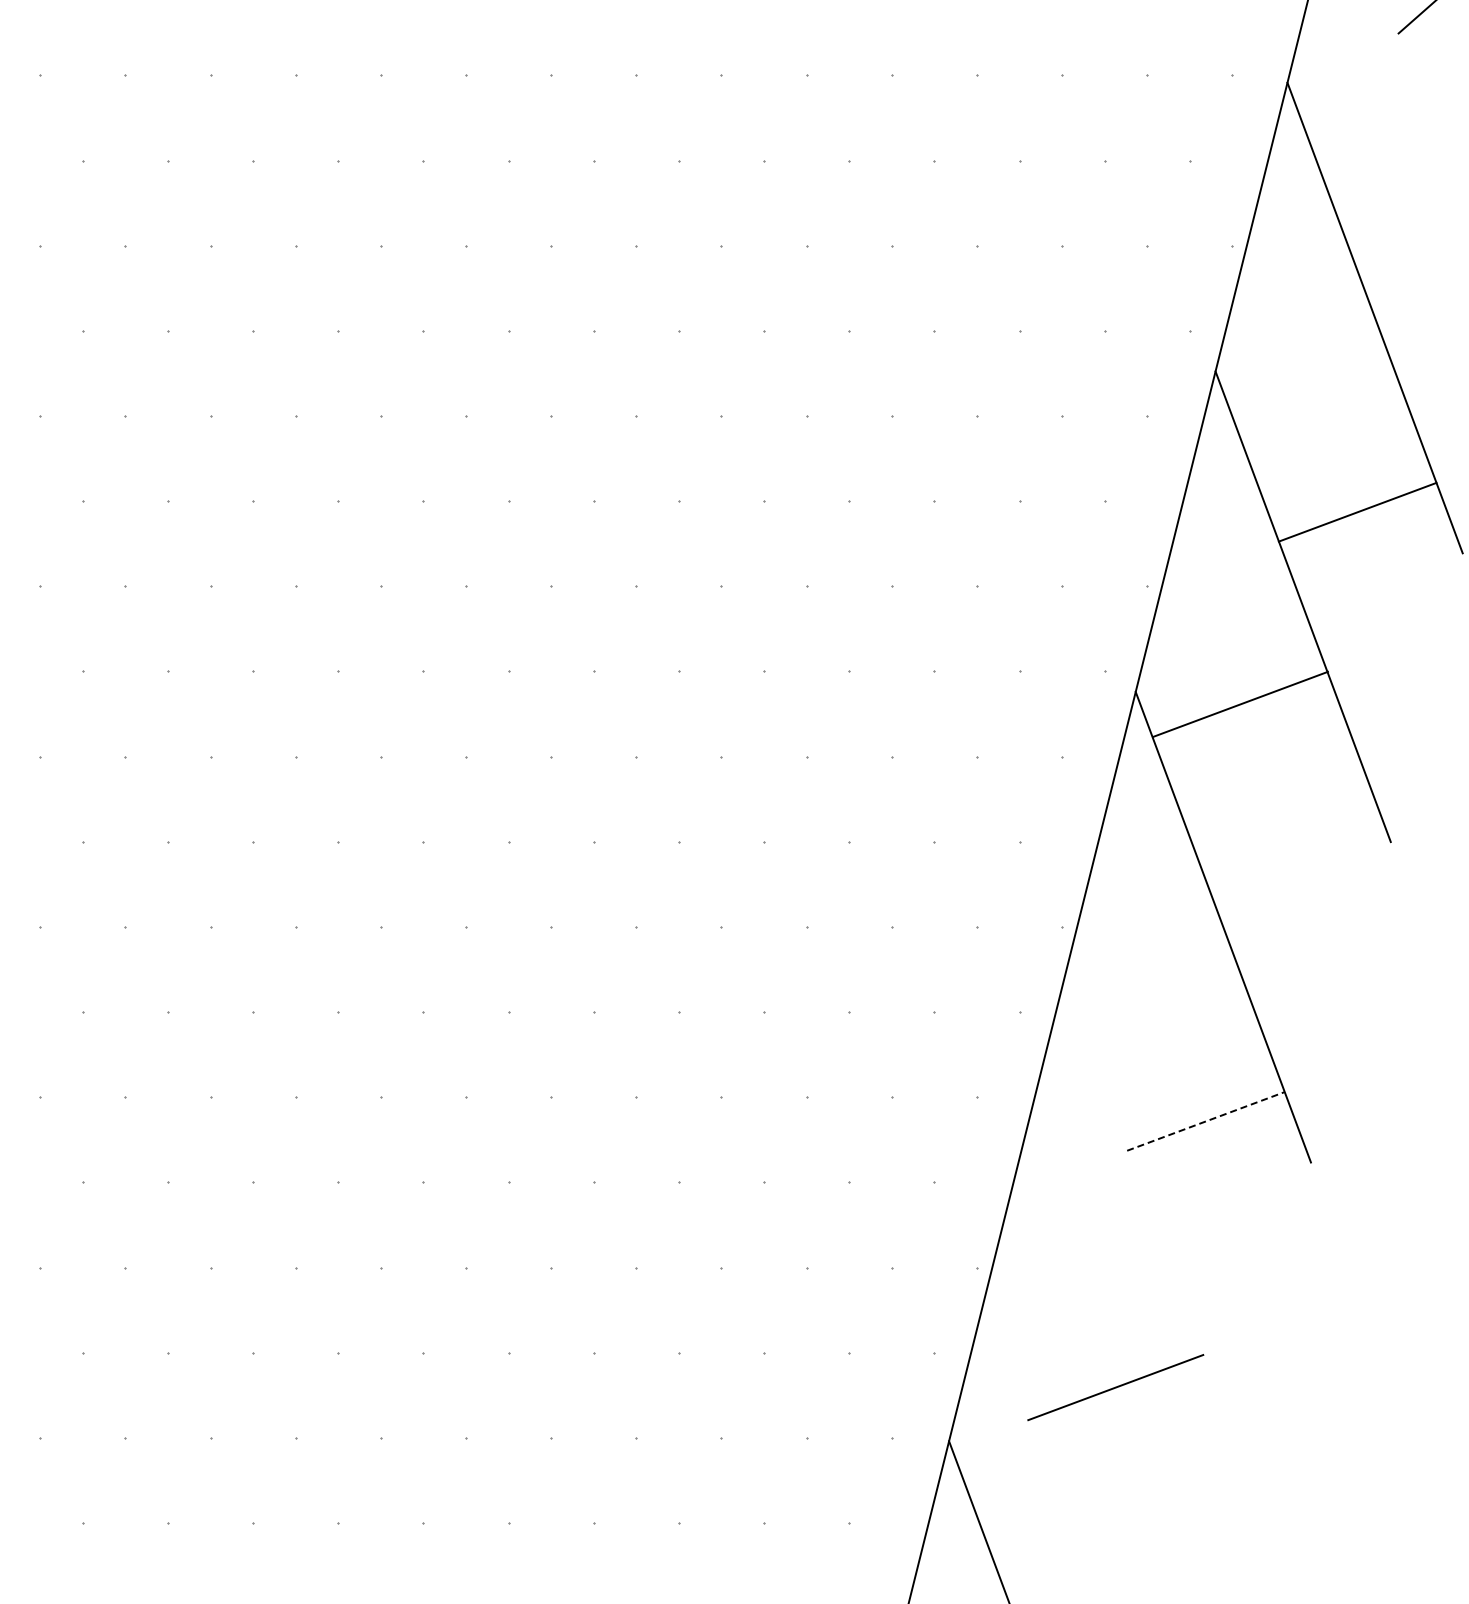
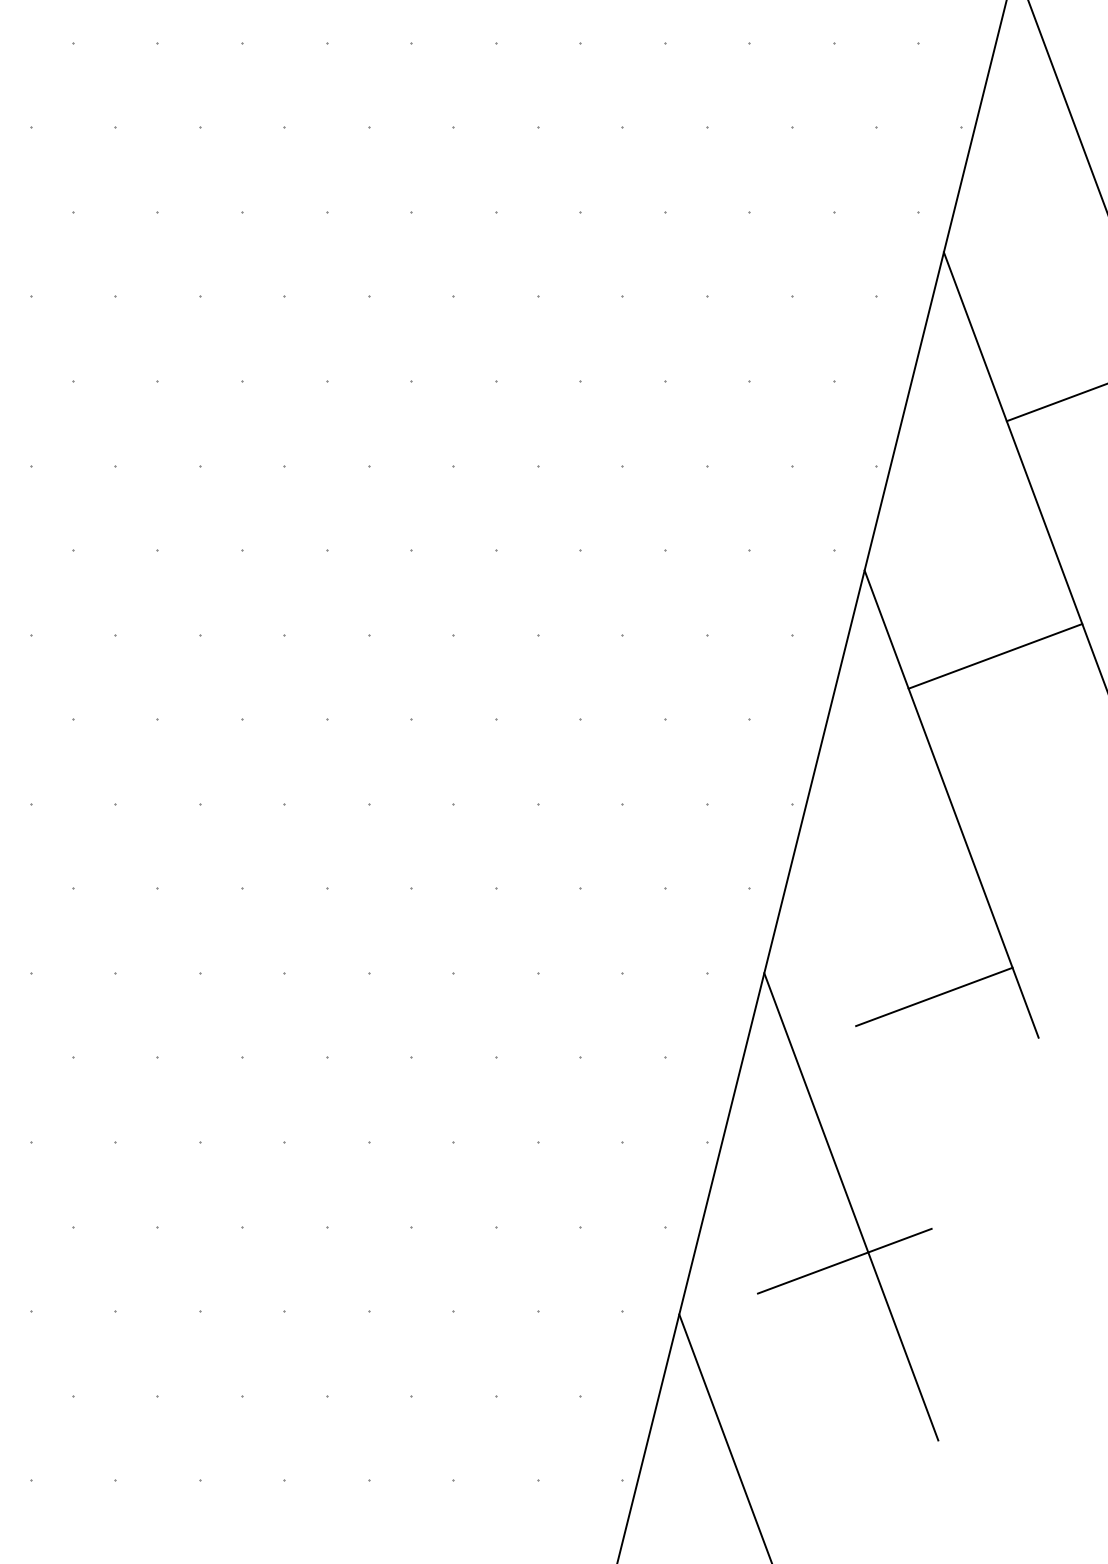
line: (1240, 703) -> (995, 655), moved
line: (1206, 1121) -> (934, 997), dashed -> solid
line: (1121, 1332) -> (850, 1206), added

